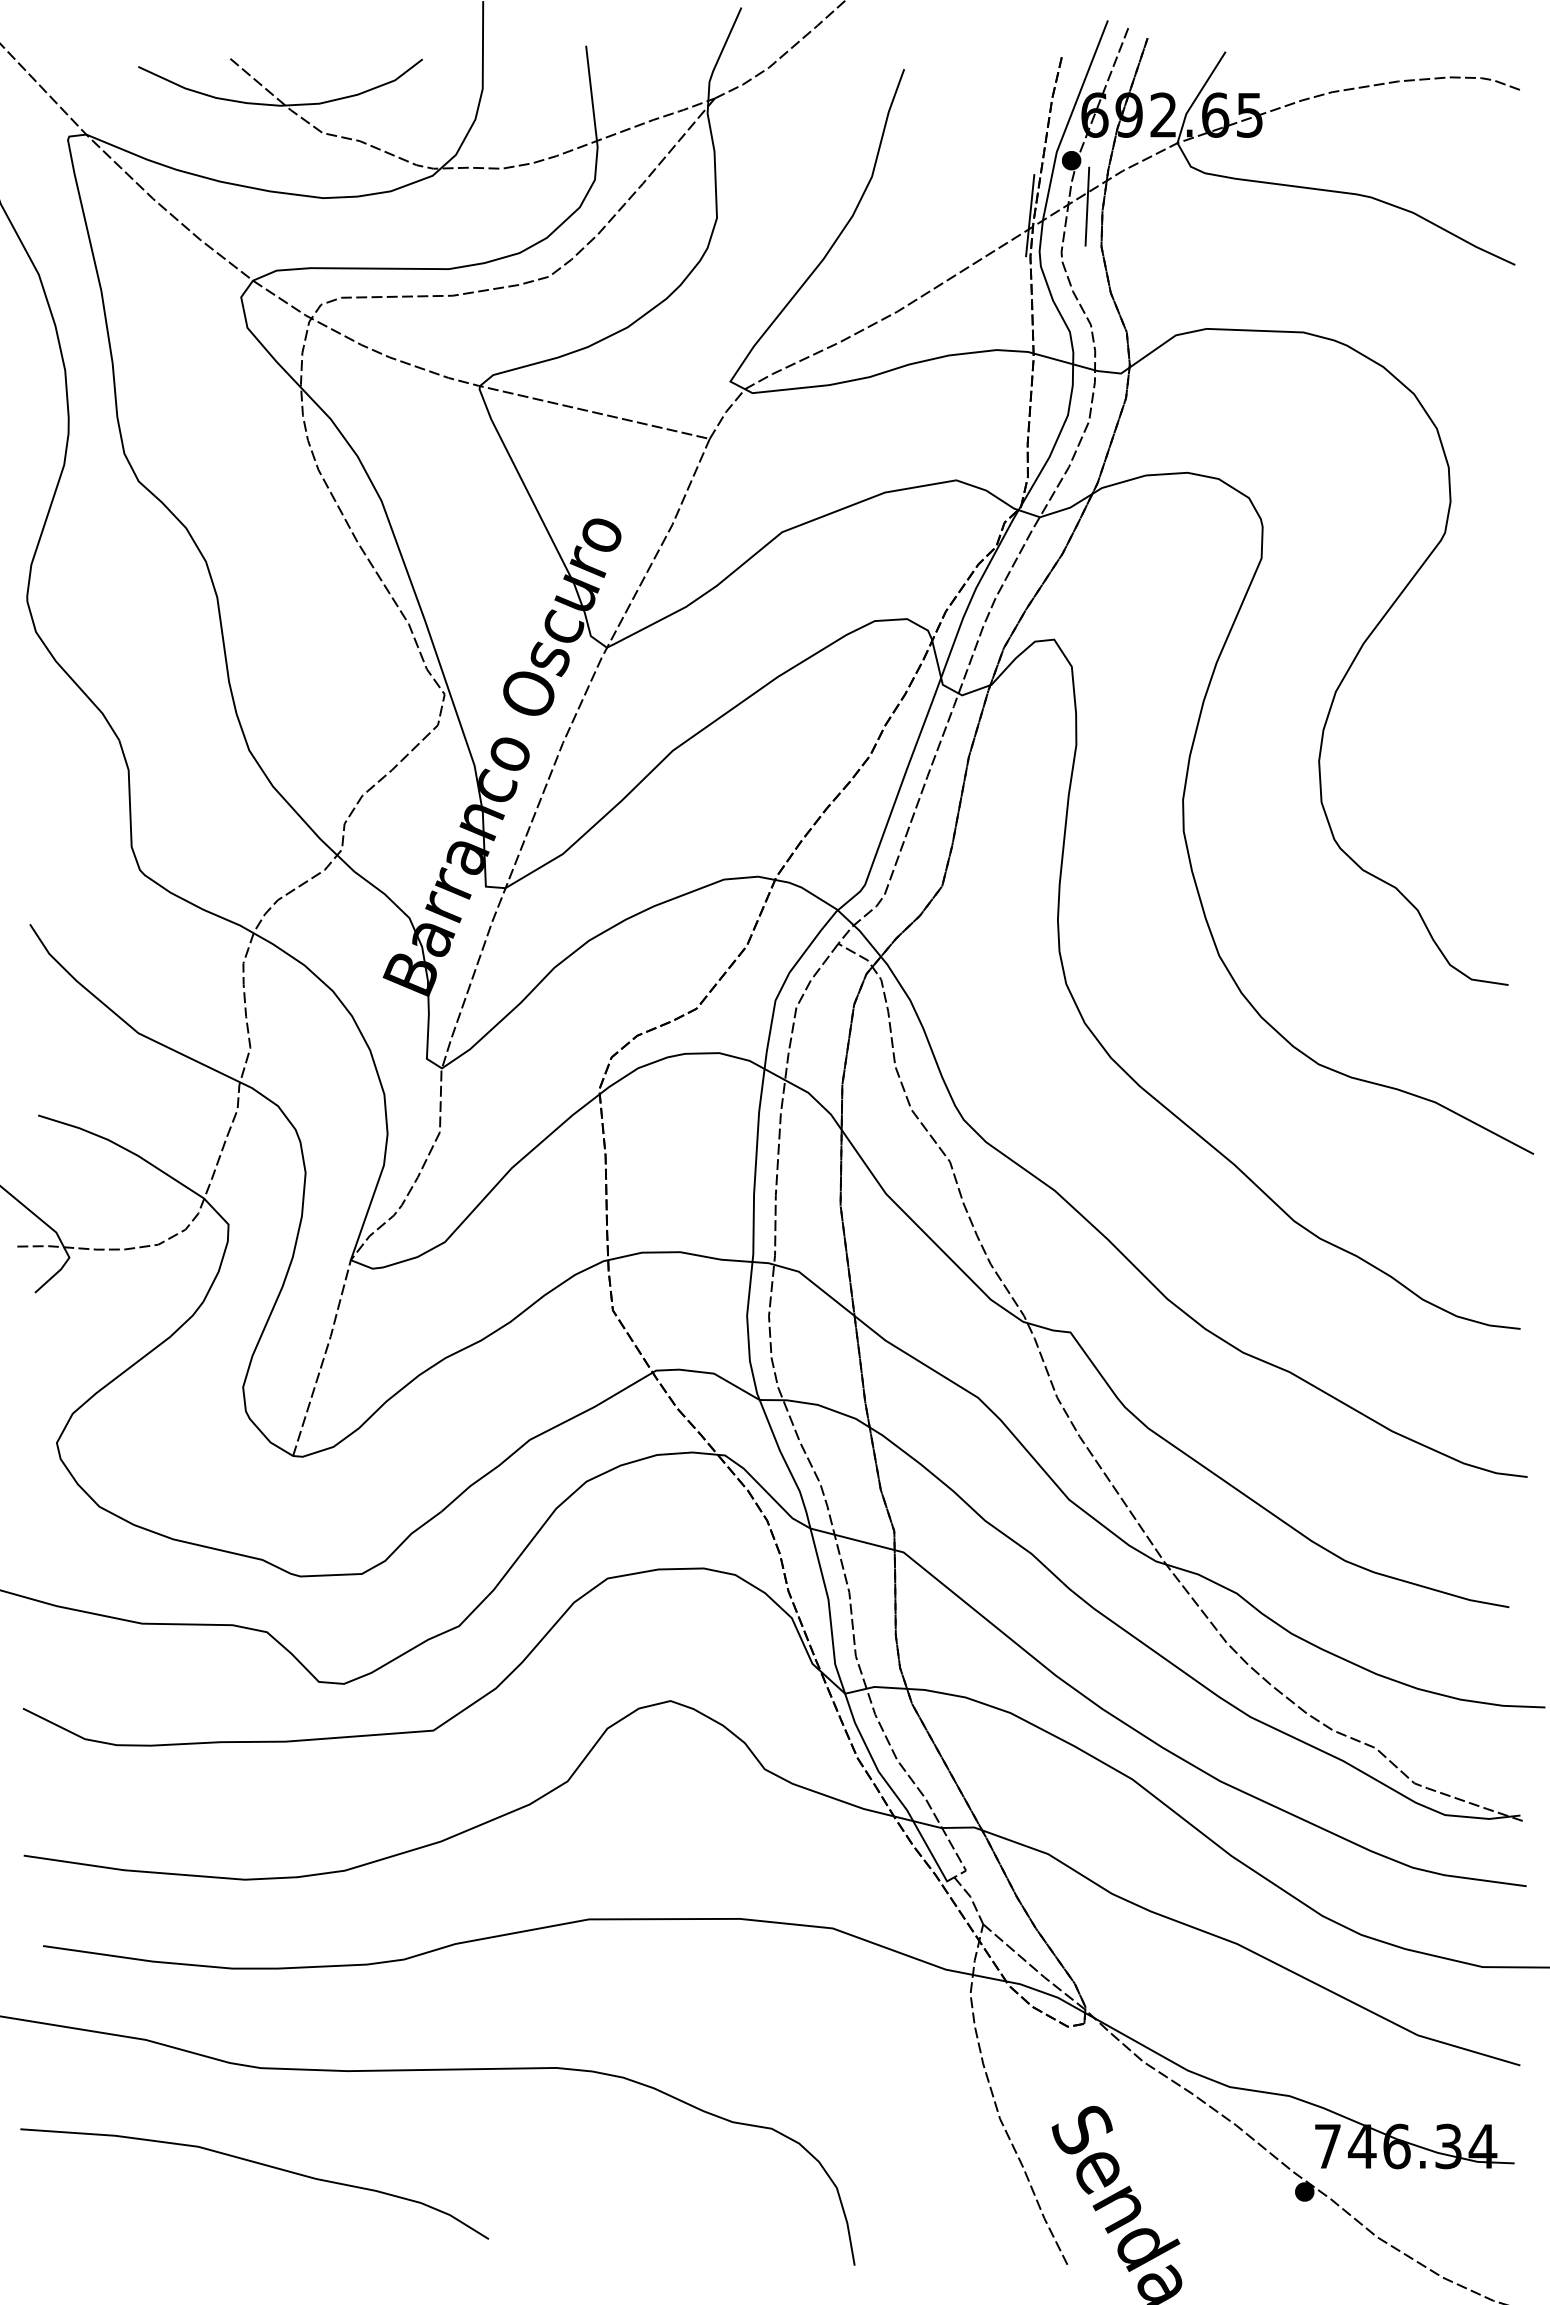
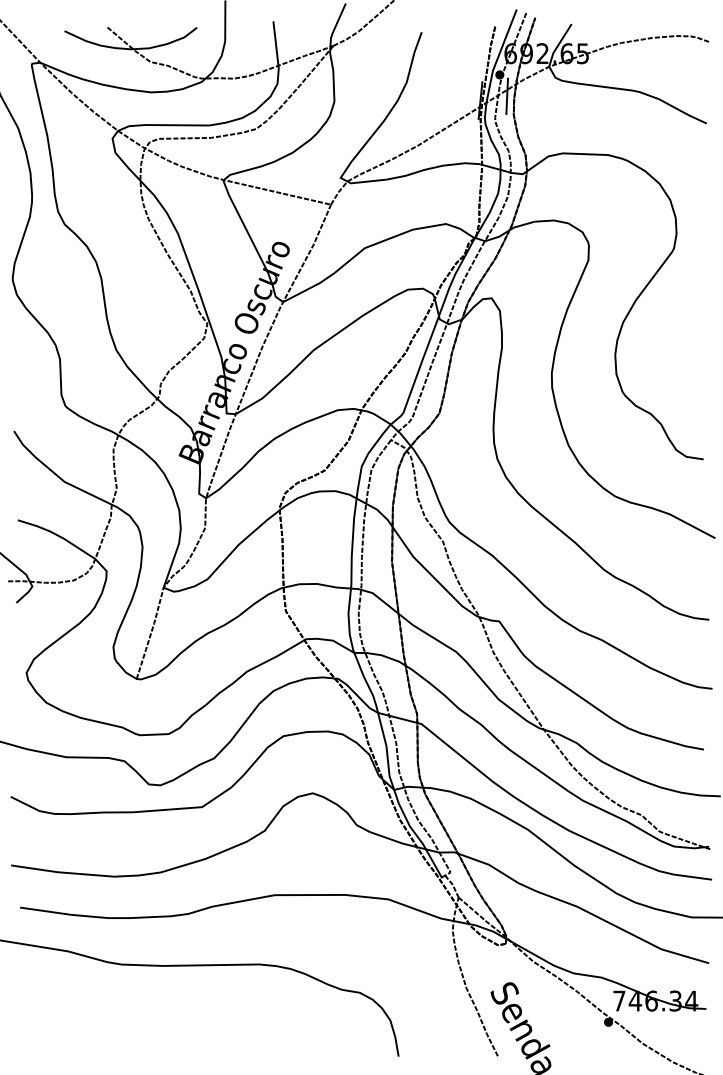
curve: (260, 2166) -> (121, 1010), removed

